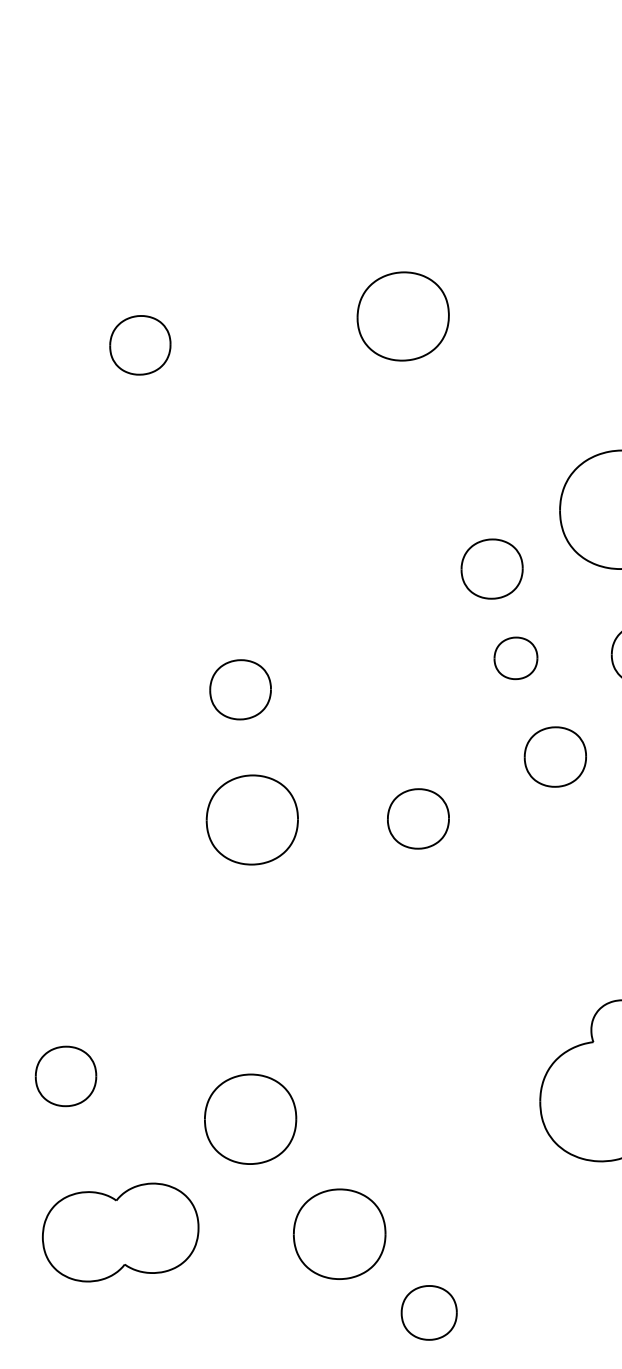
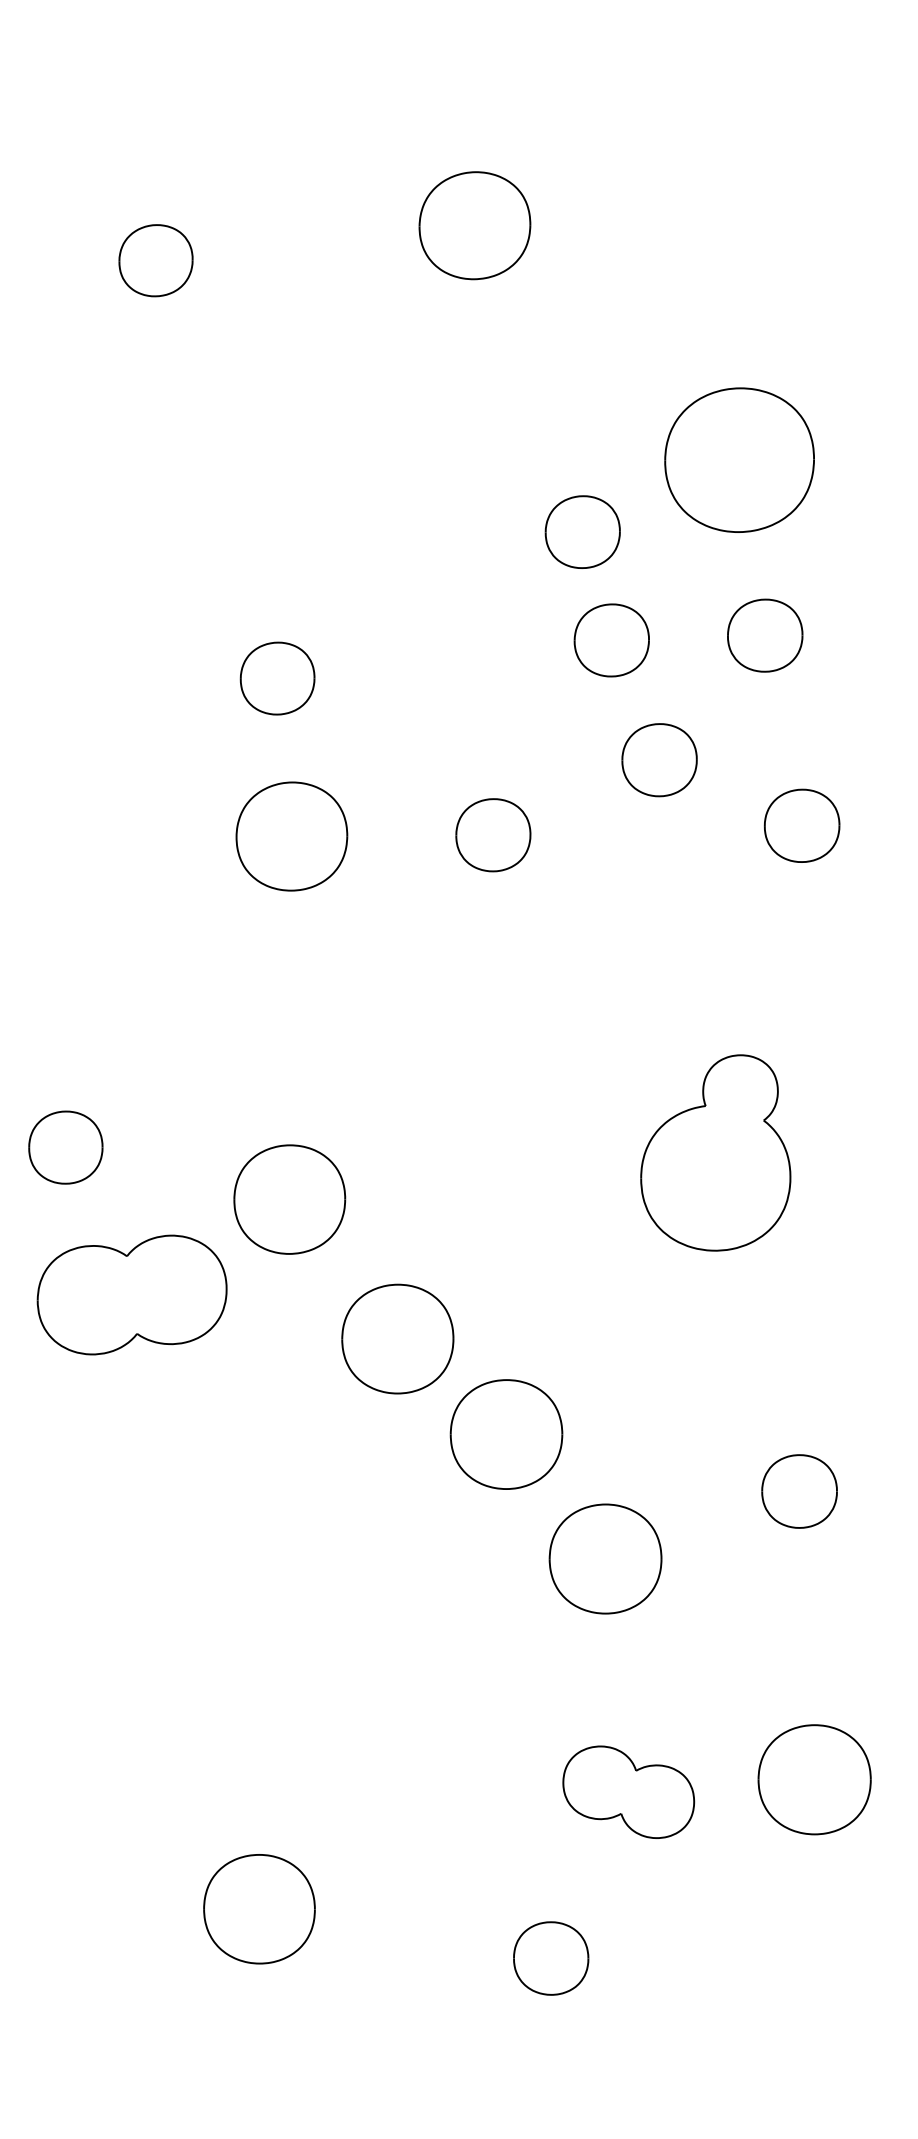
part: (515, 658) -> (611, 640), size x1.43
part: (120, 1232) -> (131, 1294), moved
part: (429, 1312) -> (506, 1434), size x1.67

